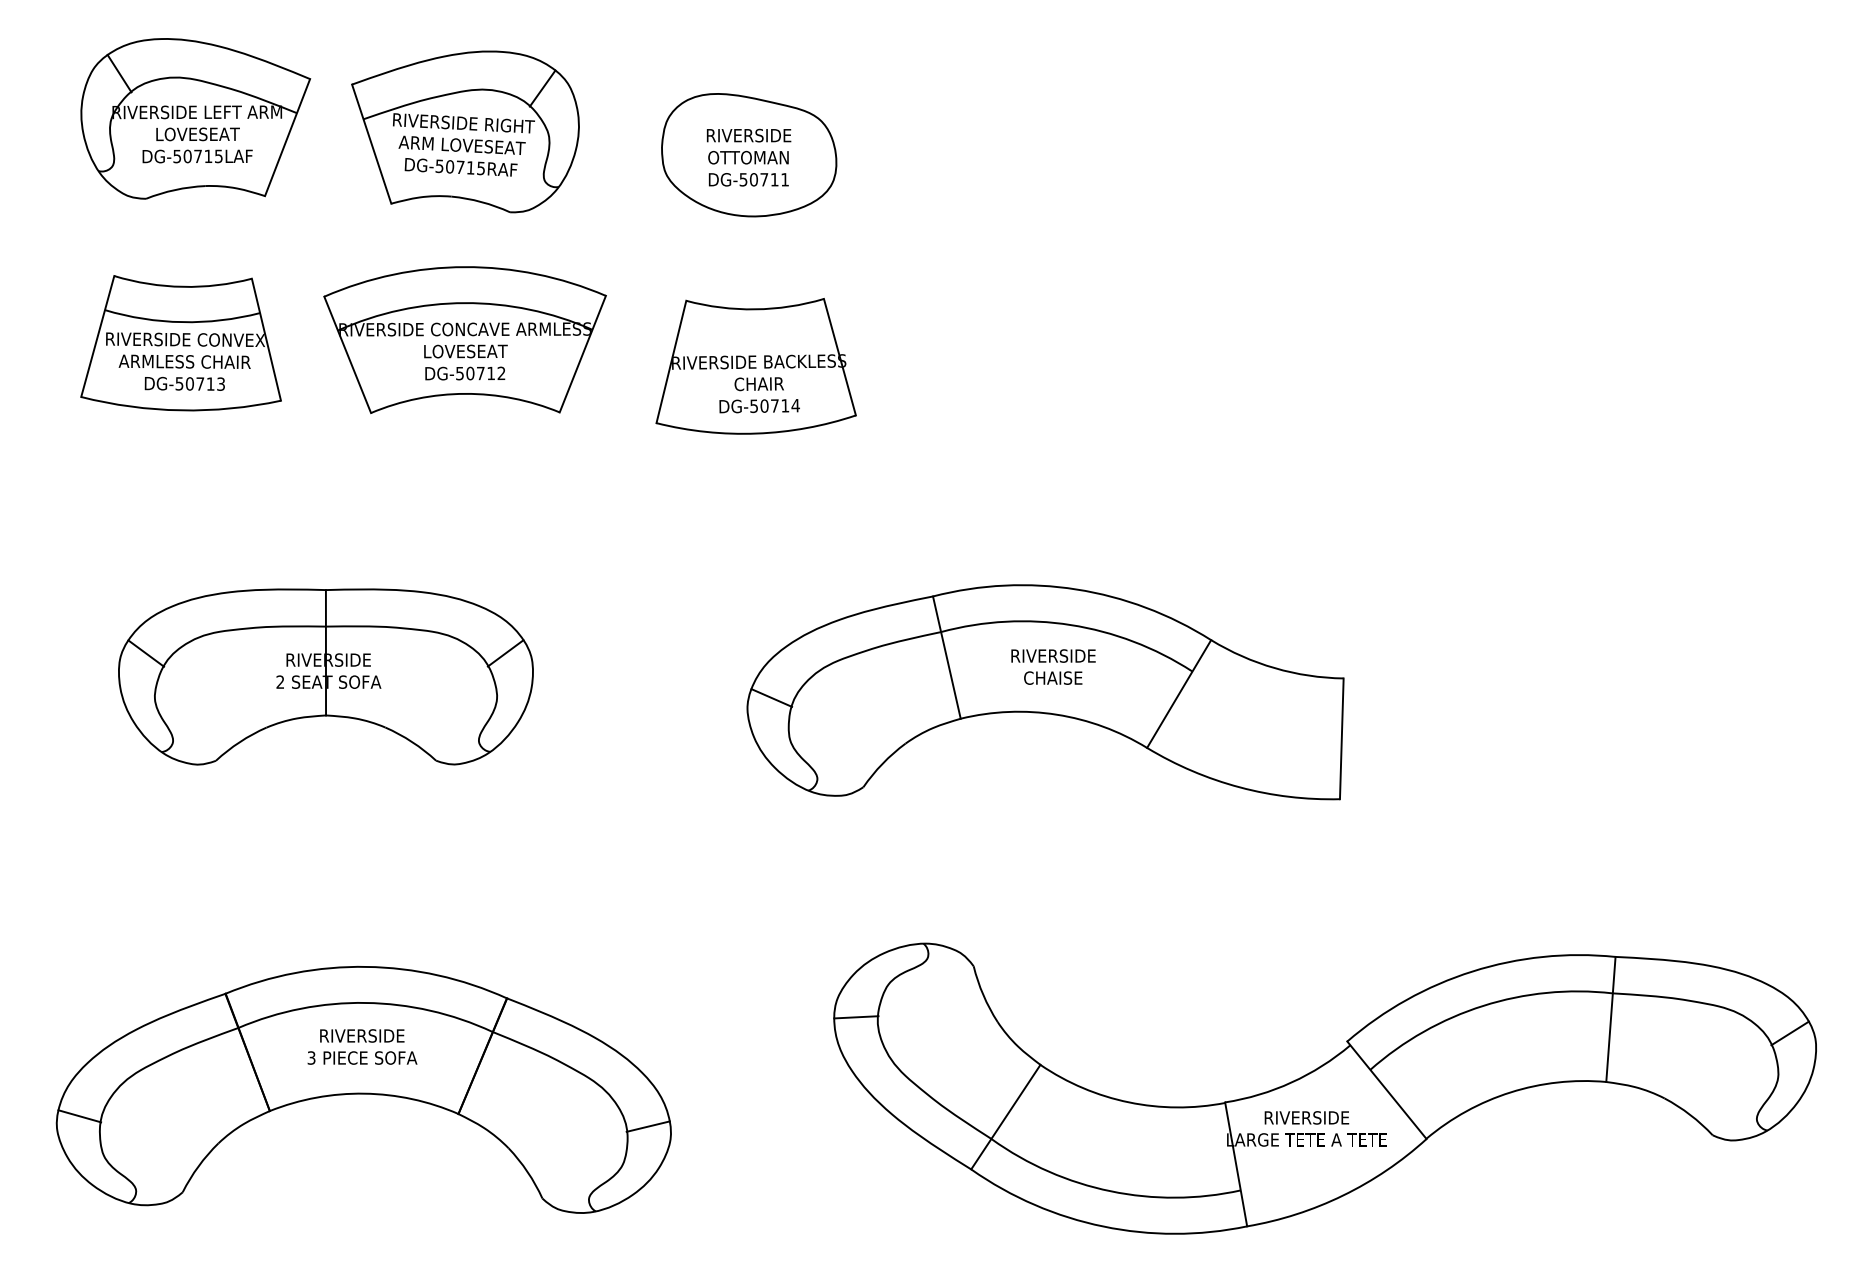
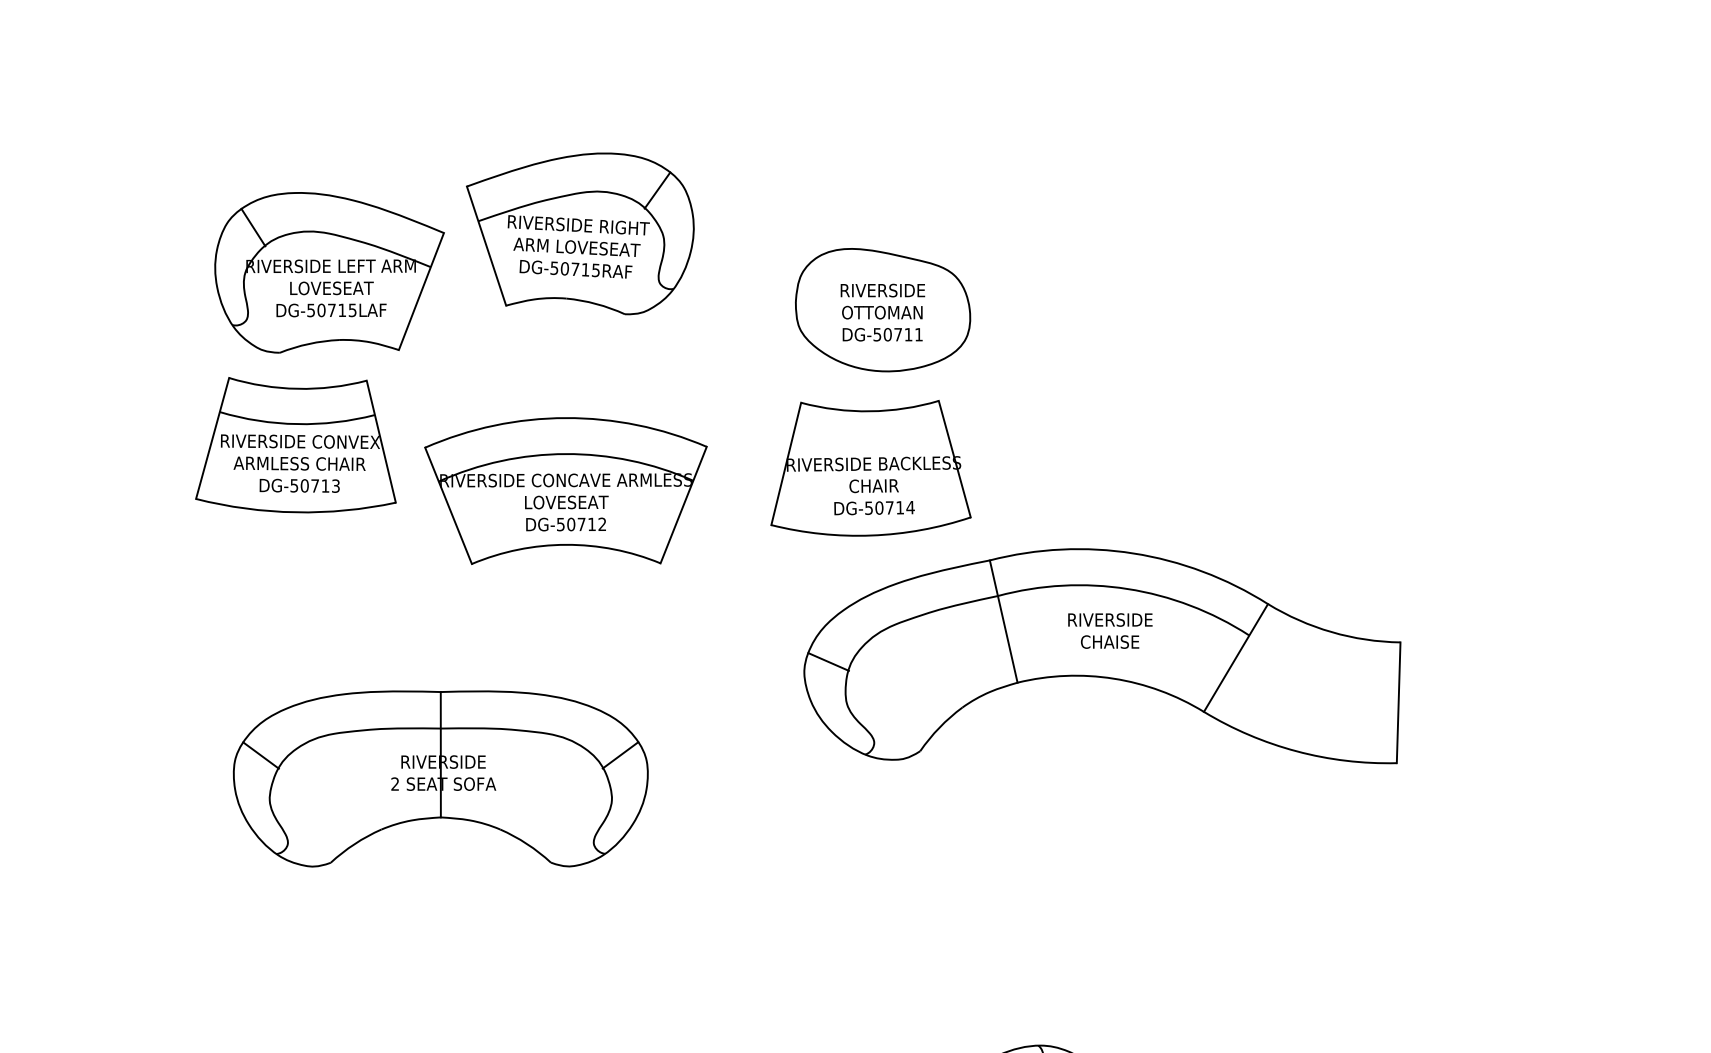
part: (195, 118) -> (329, 272), moved
part: (749, 155) -> (883, 310), moved
part: (464, 339) -> (565, 490), moved
part: (1045, 692) -> (1102, 656), moved

